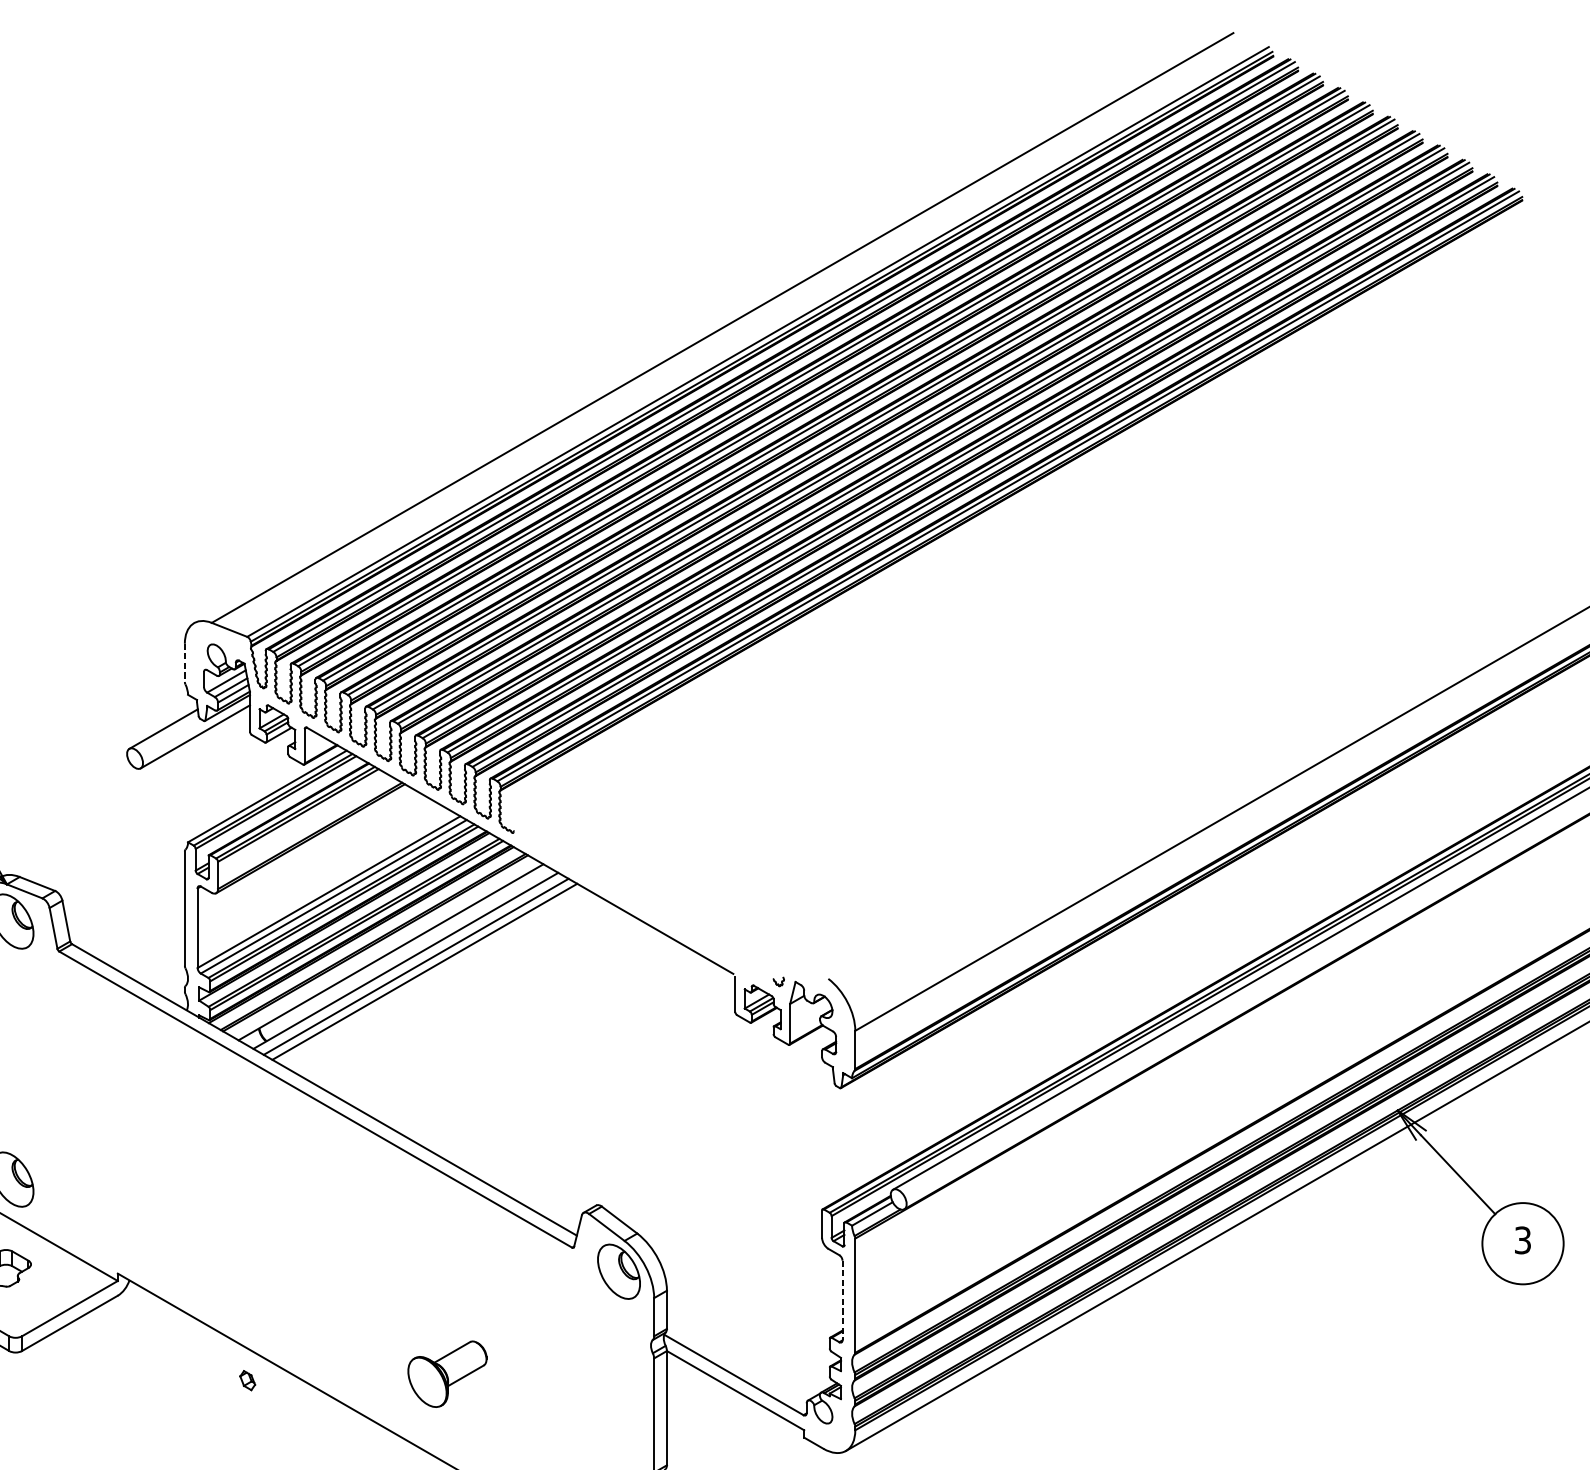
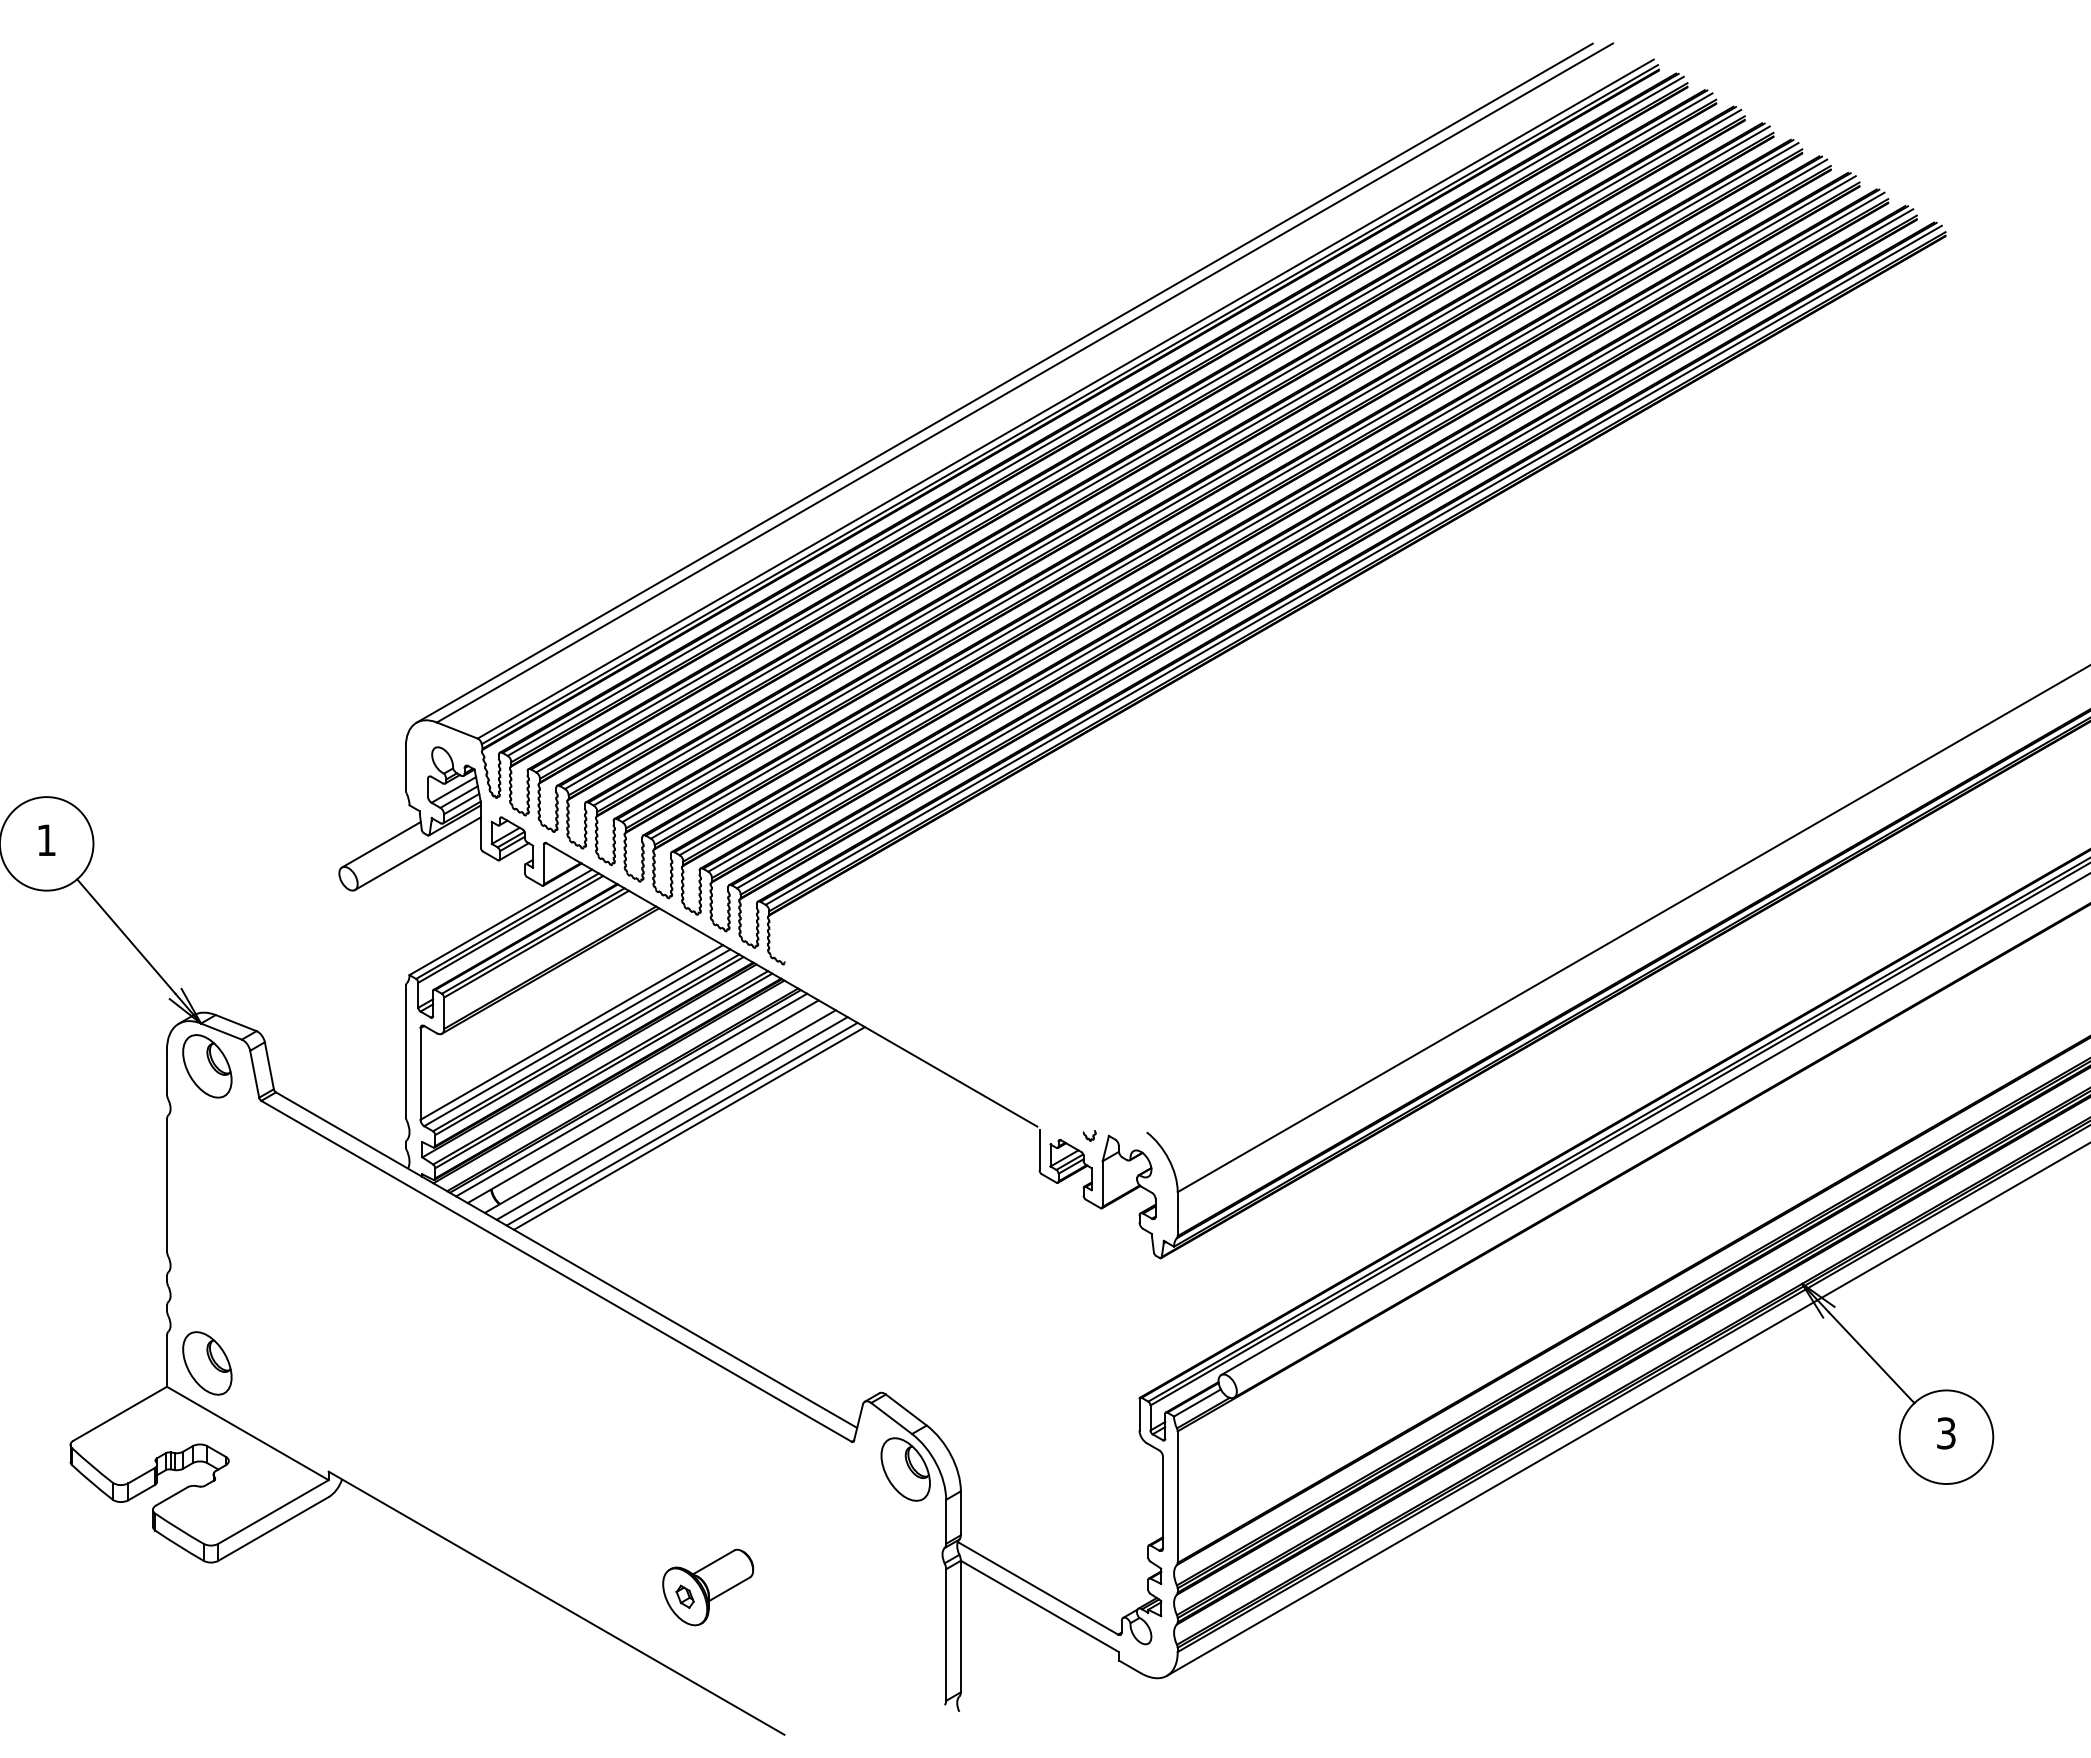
line: (704, 327) -> (1004, 382), added
line: (184, 662) -> (405, 768), dashed -> solid
line: (380, 946) -> (631, 1094), added
line: (431, 975) -> (689, 1128), added
line: (842, 1300) -> (1163, 1502), dashed -> solid
part: (247, 1380) -> (684, 1596), moved

